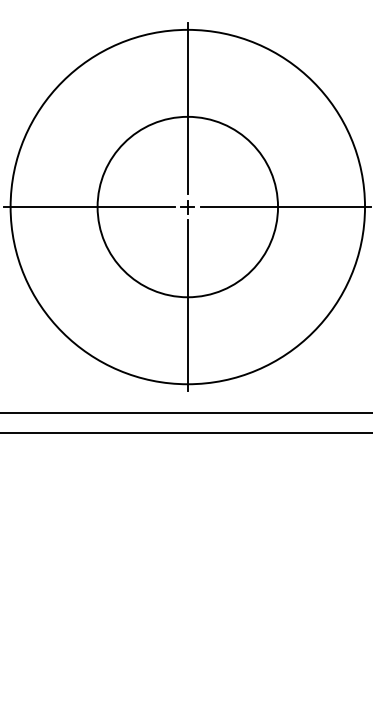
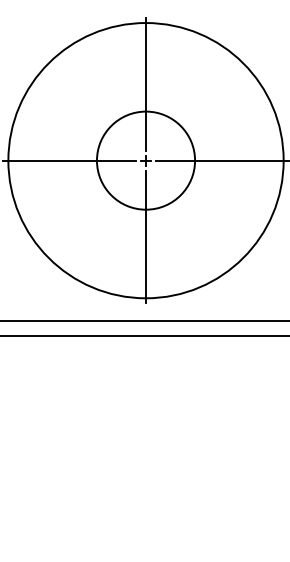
circle: (187, 206) -> (145, 160), size x0.7

